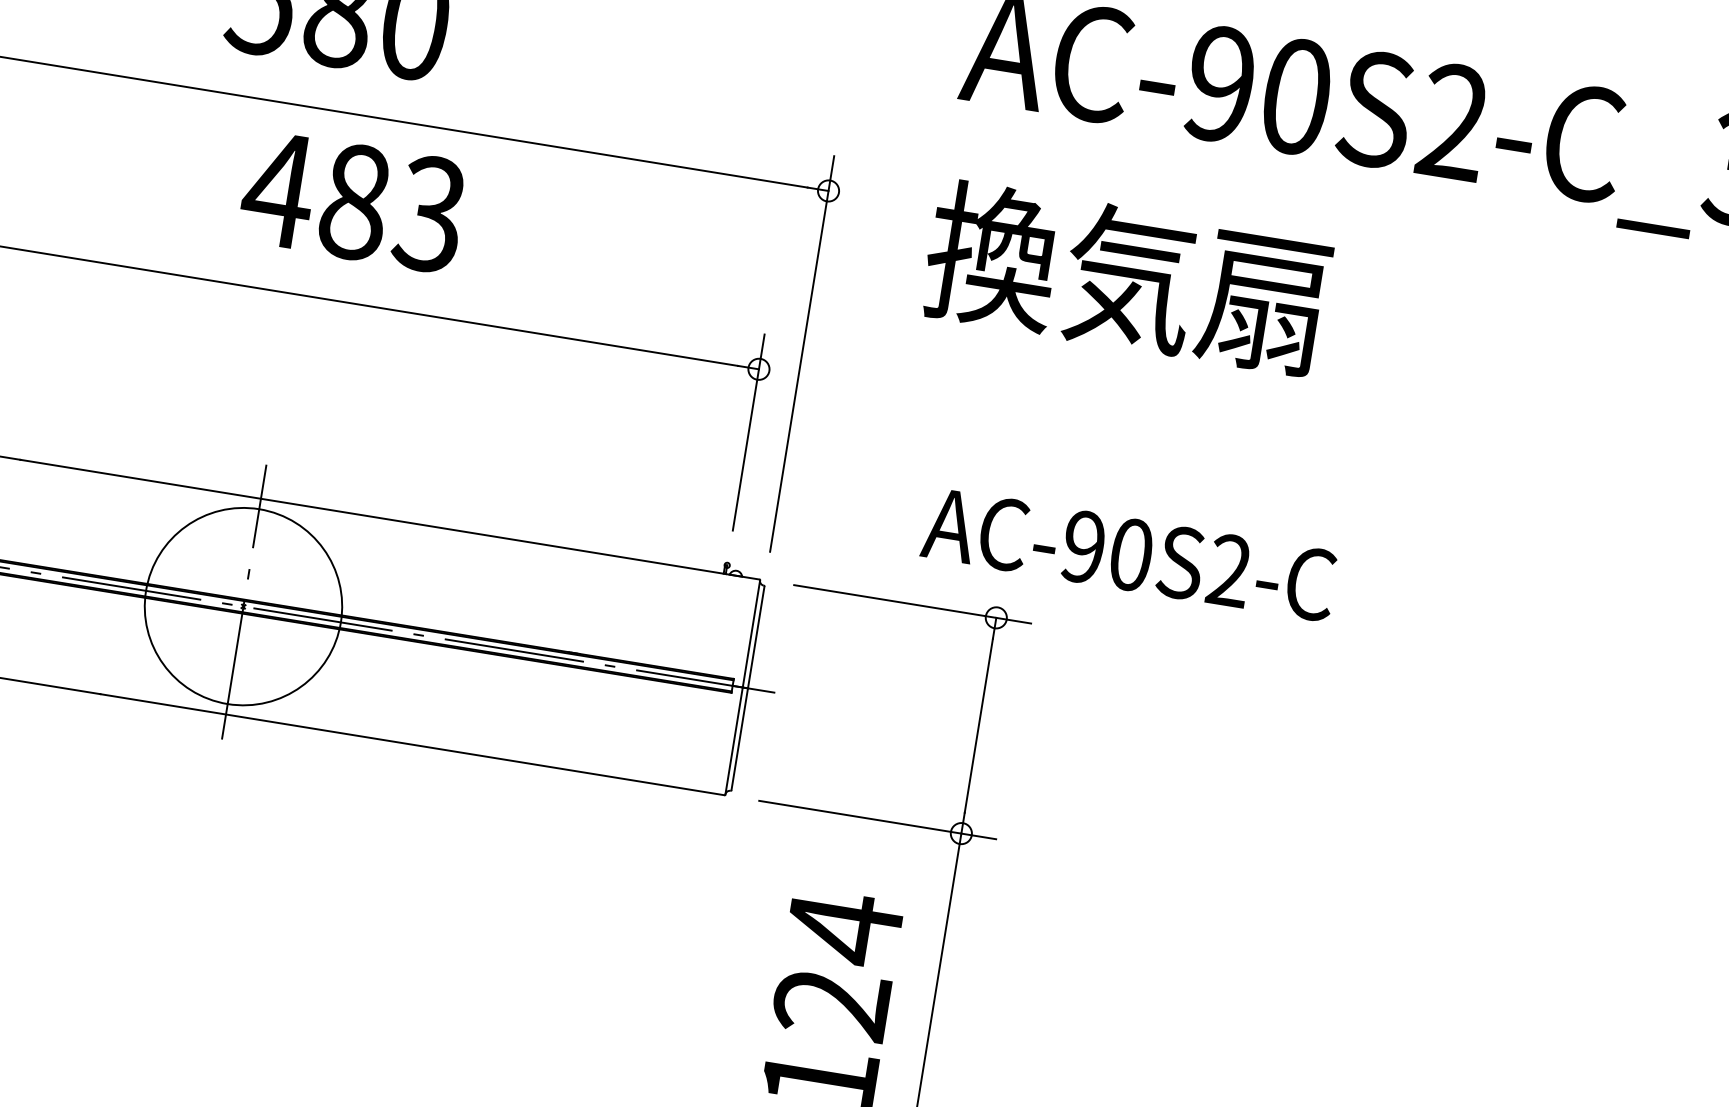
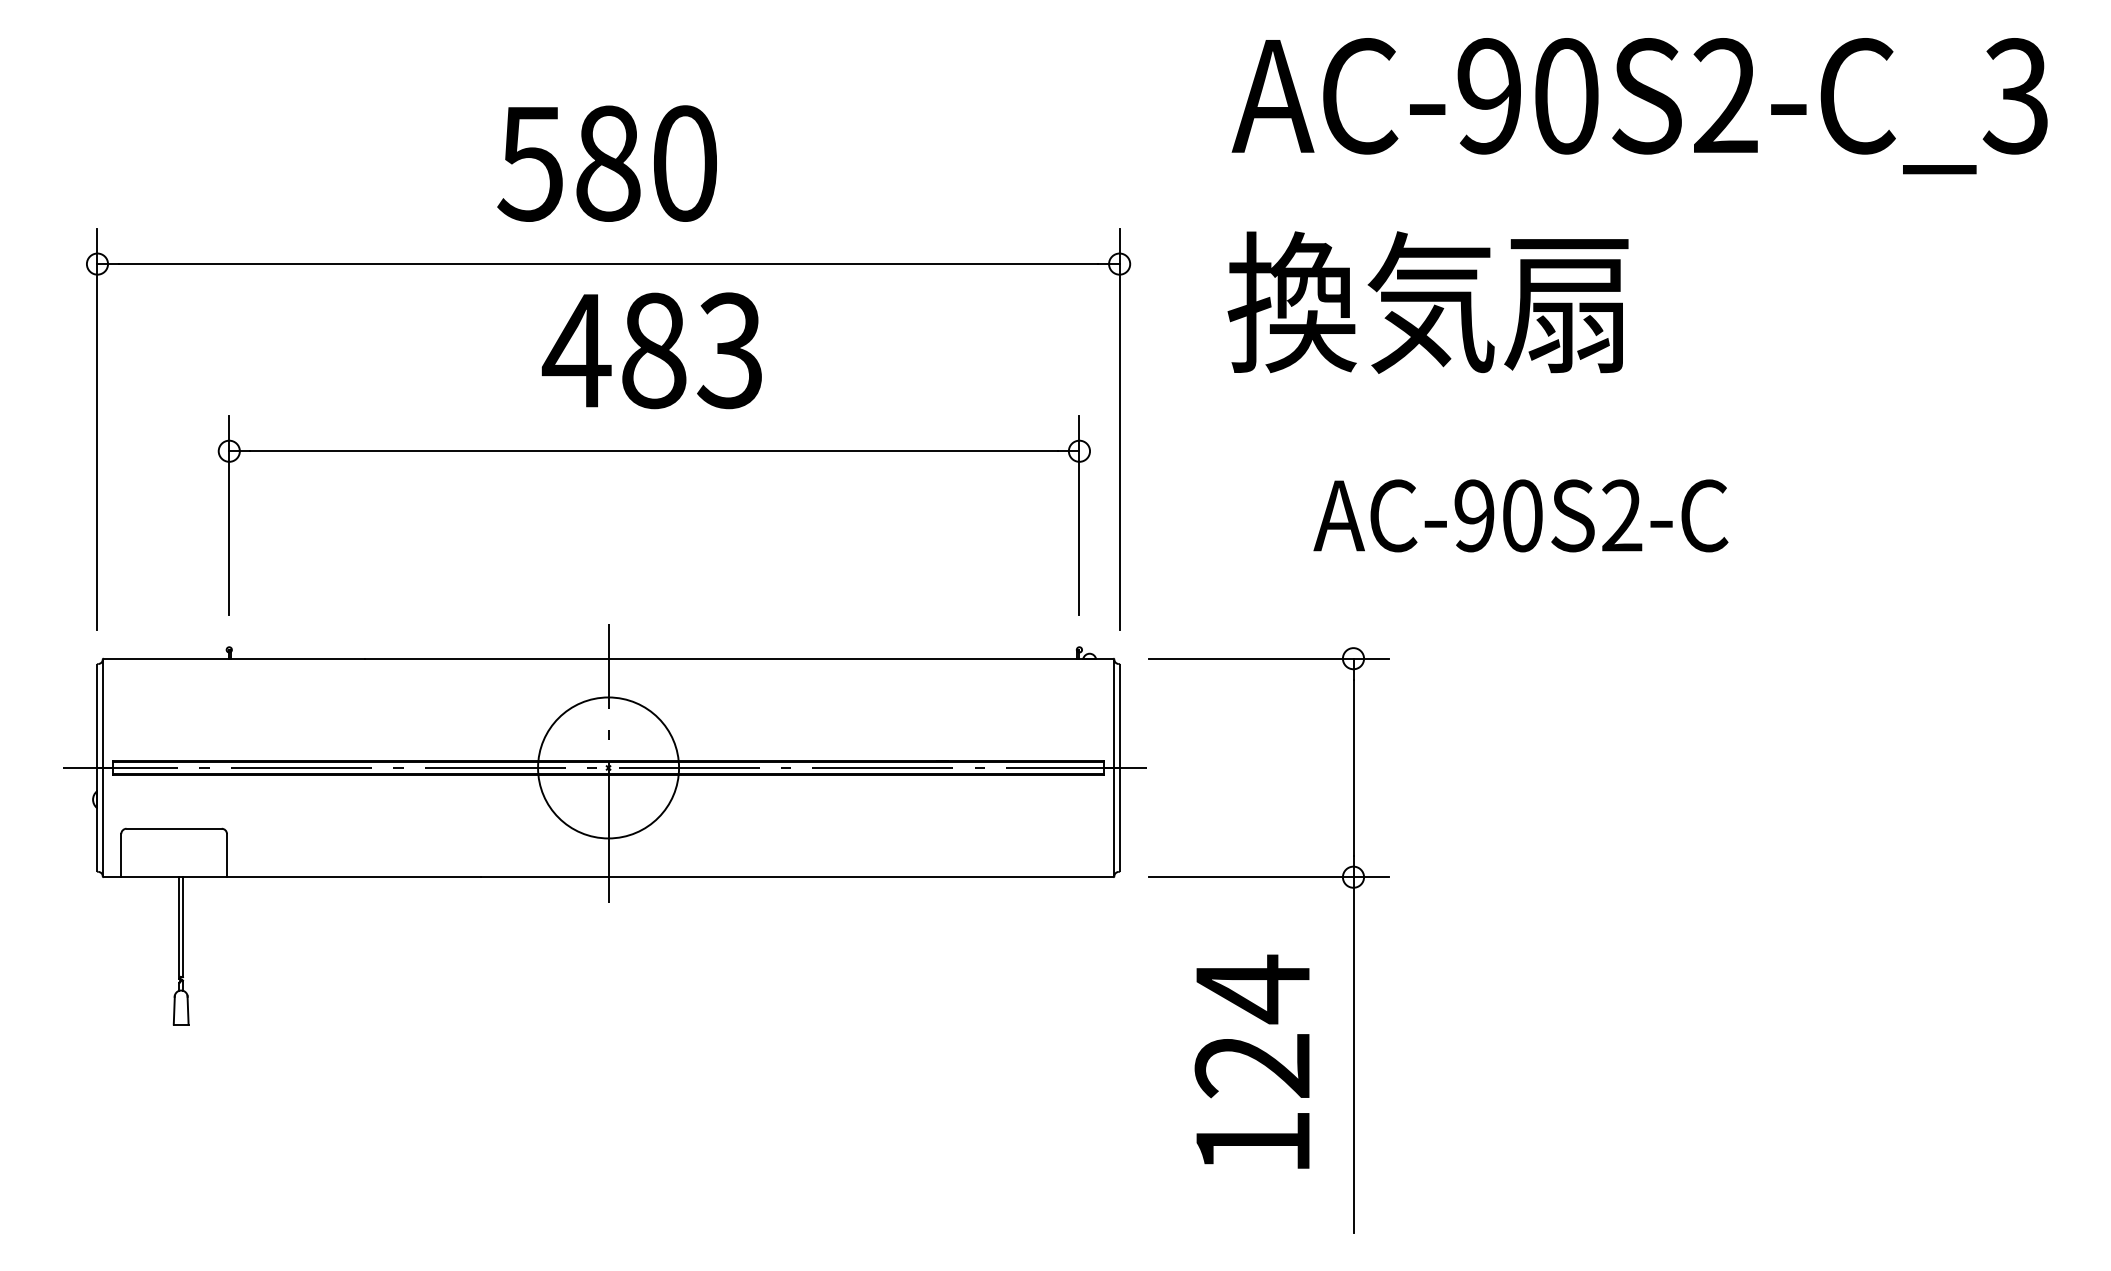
text: (1129, 554) -> (1520, 515), moved
circle: (243, 606) -> (608, 767), size x0.71

